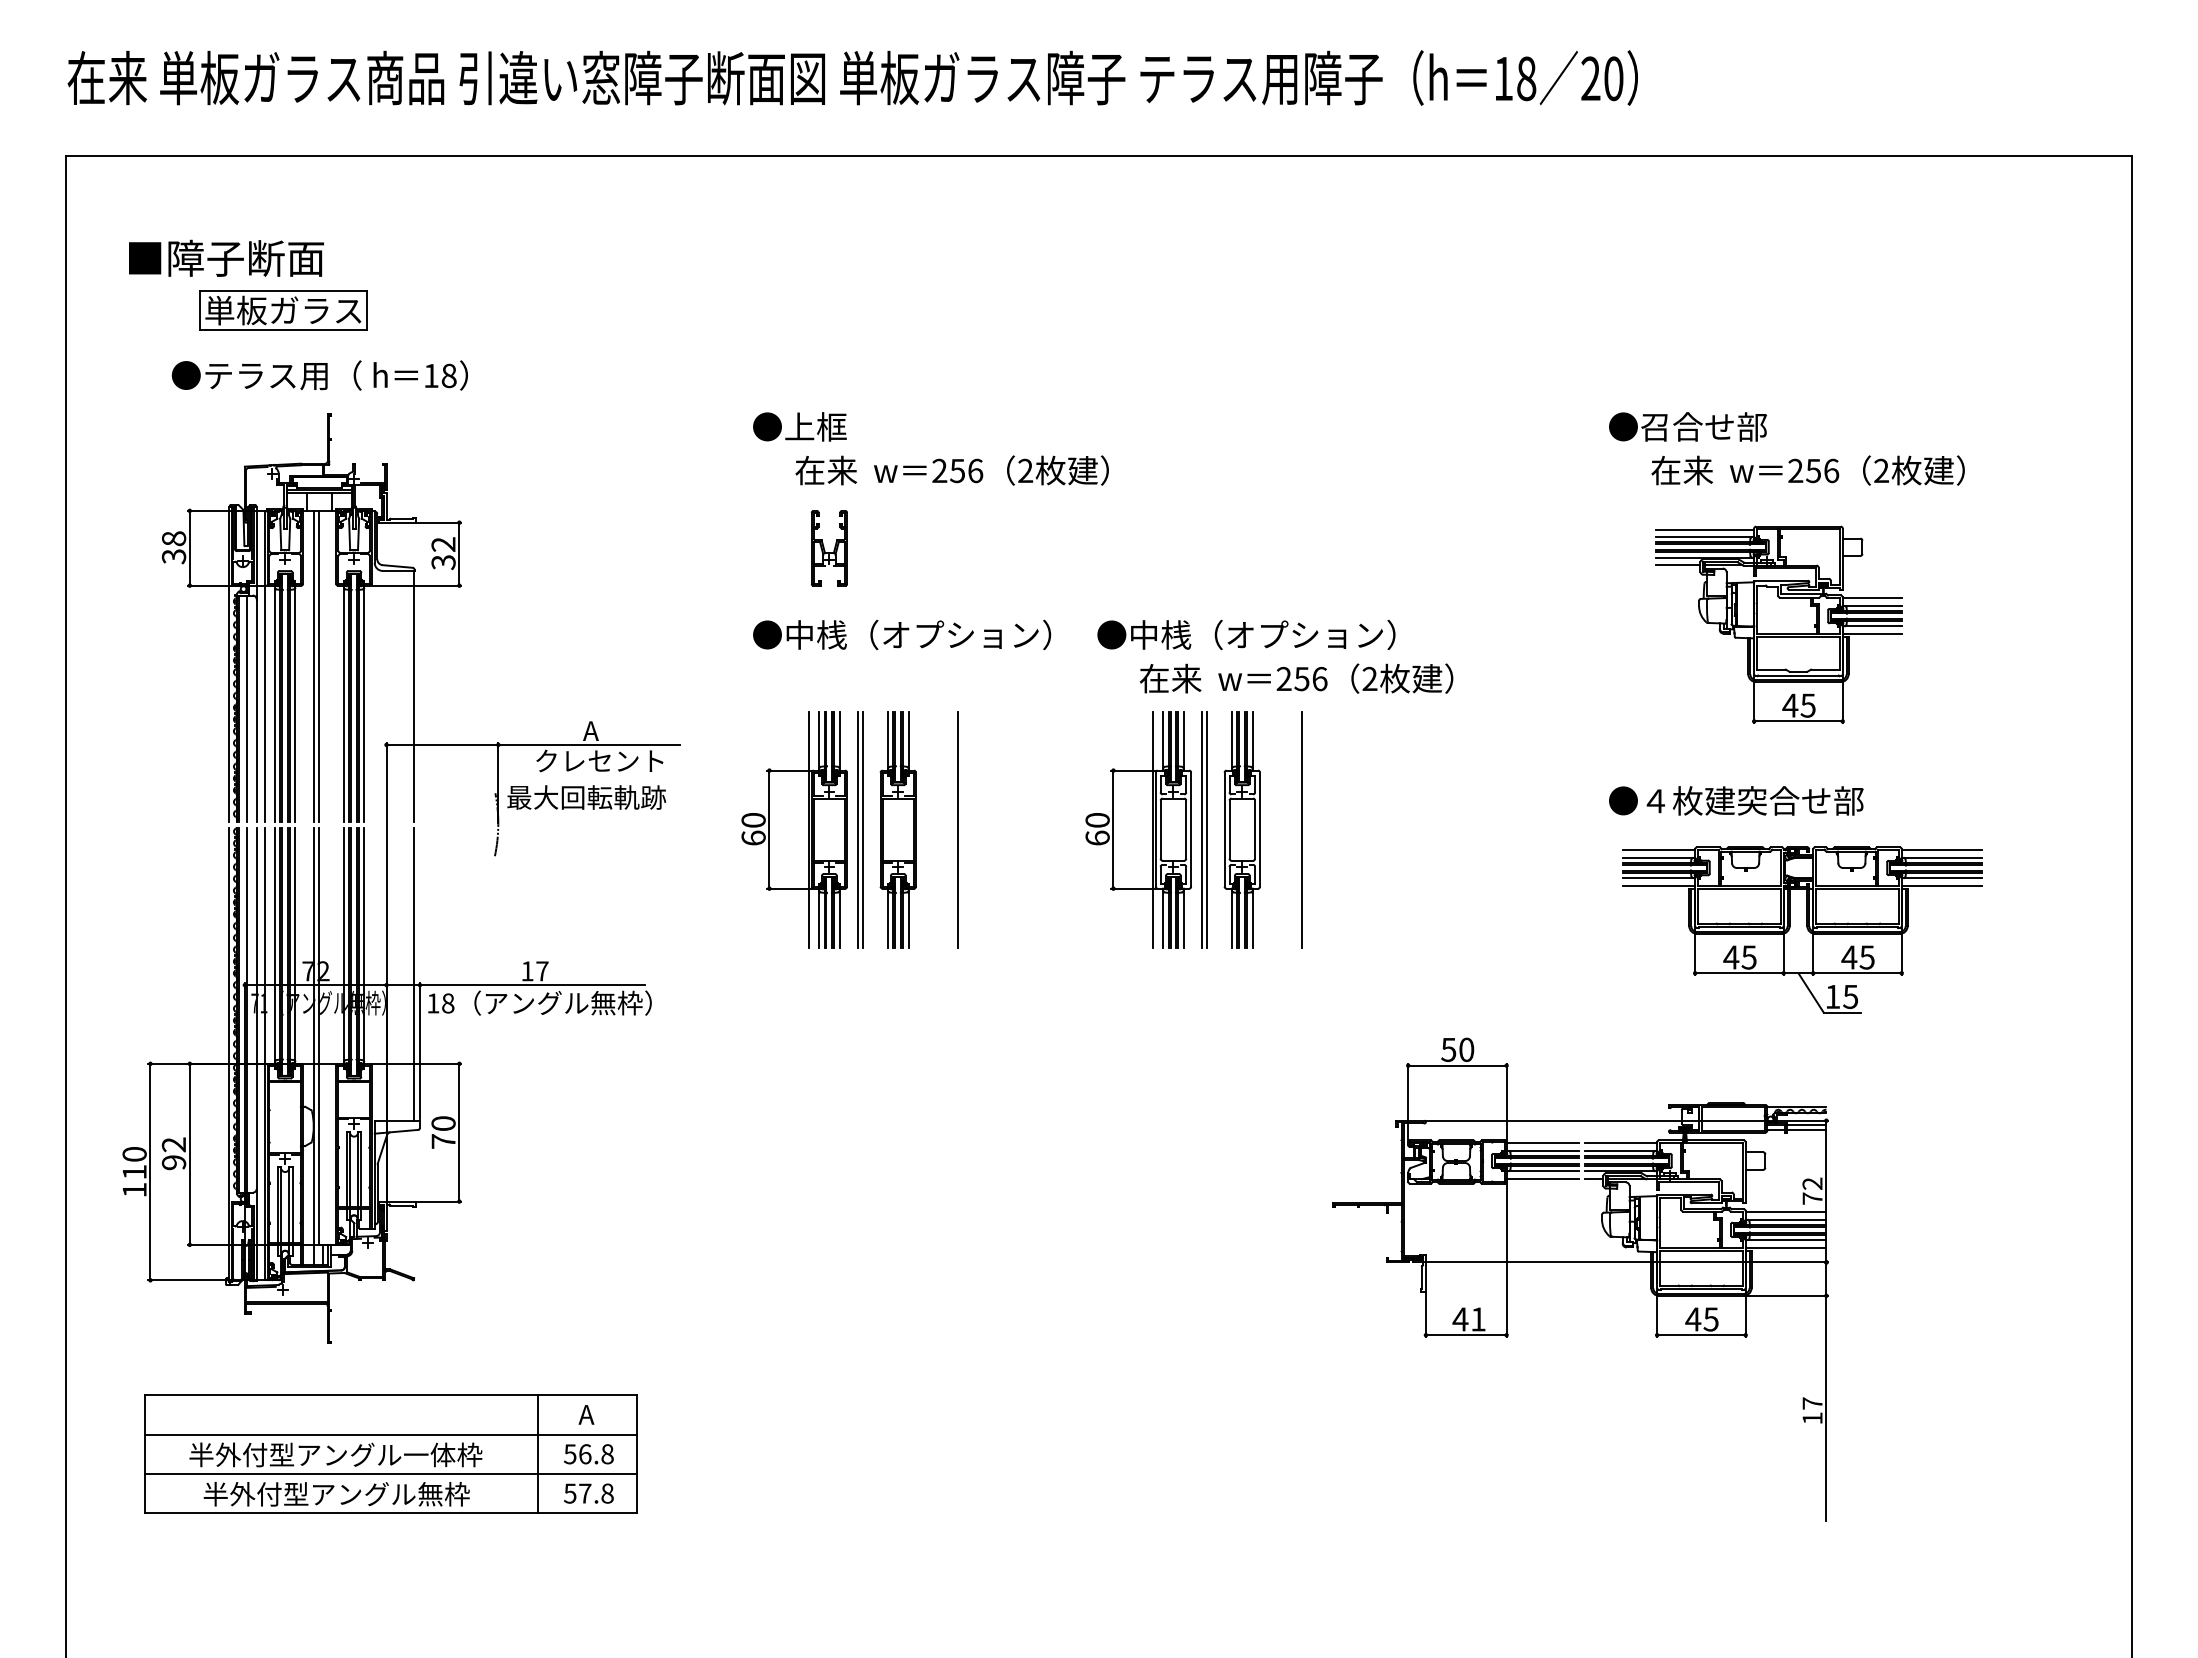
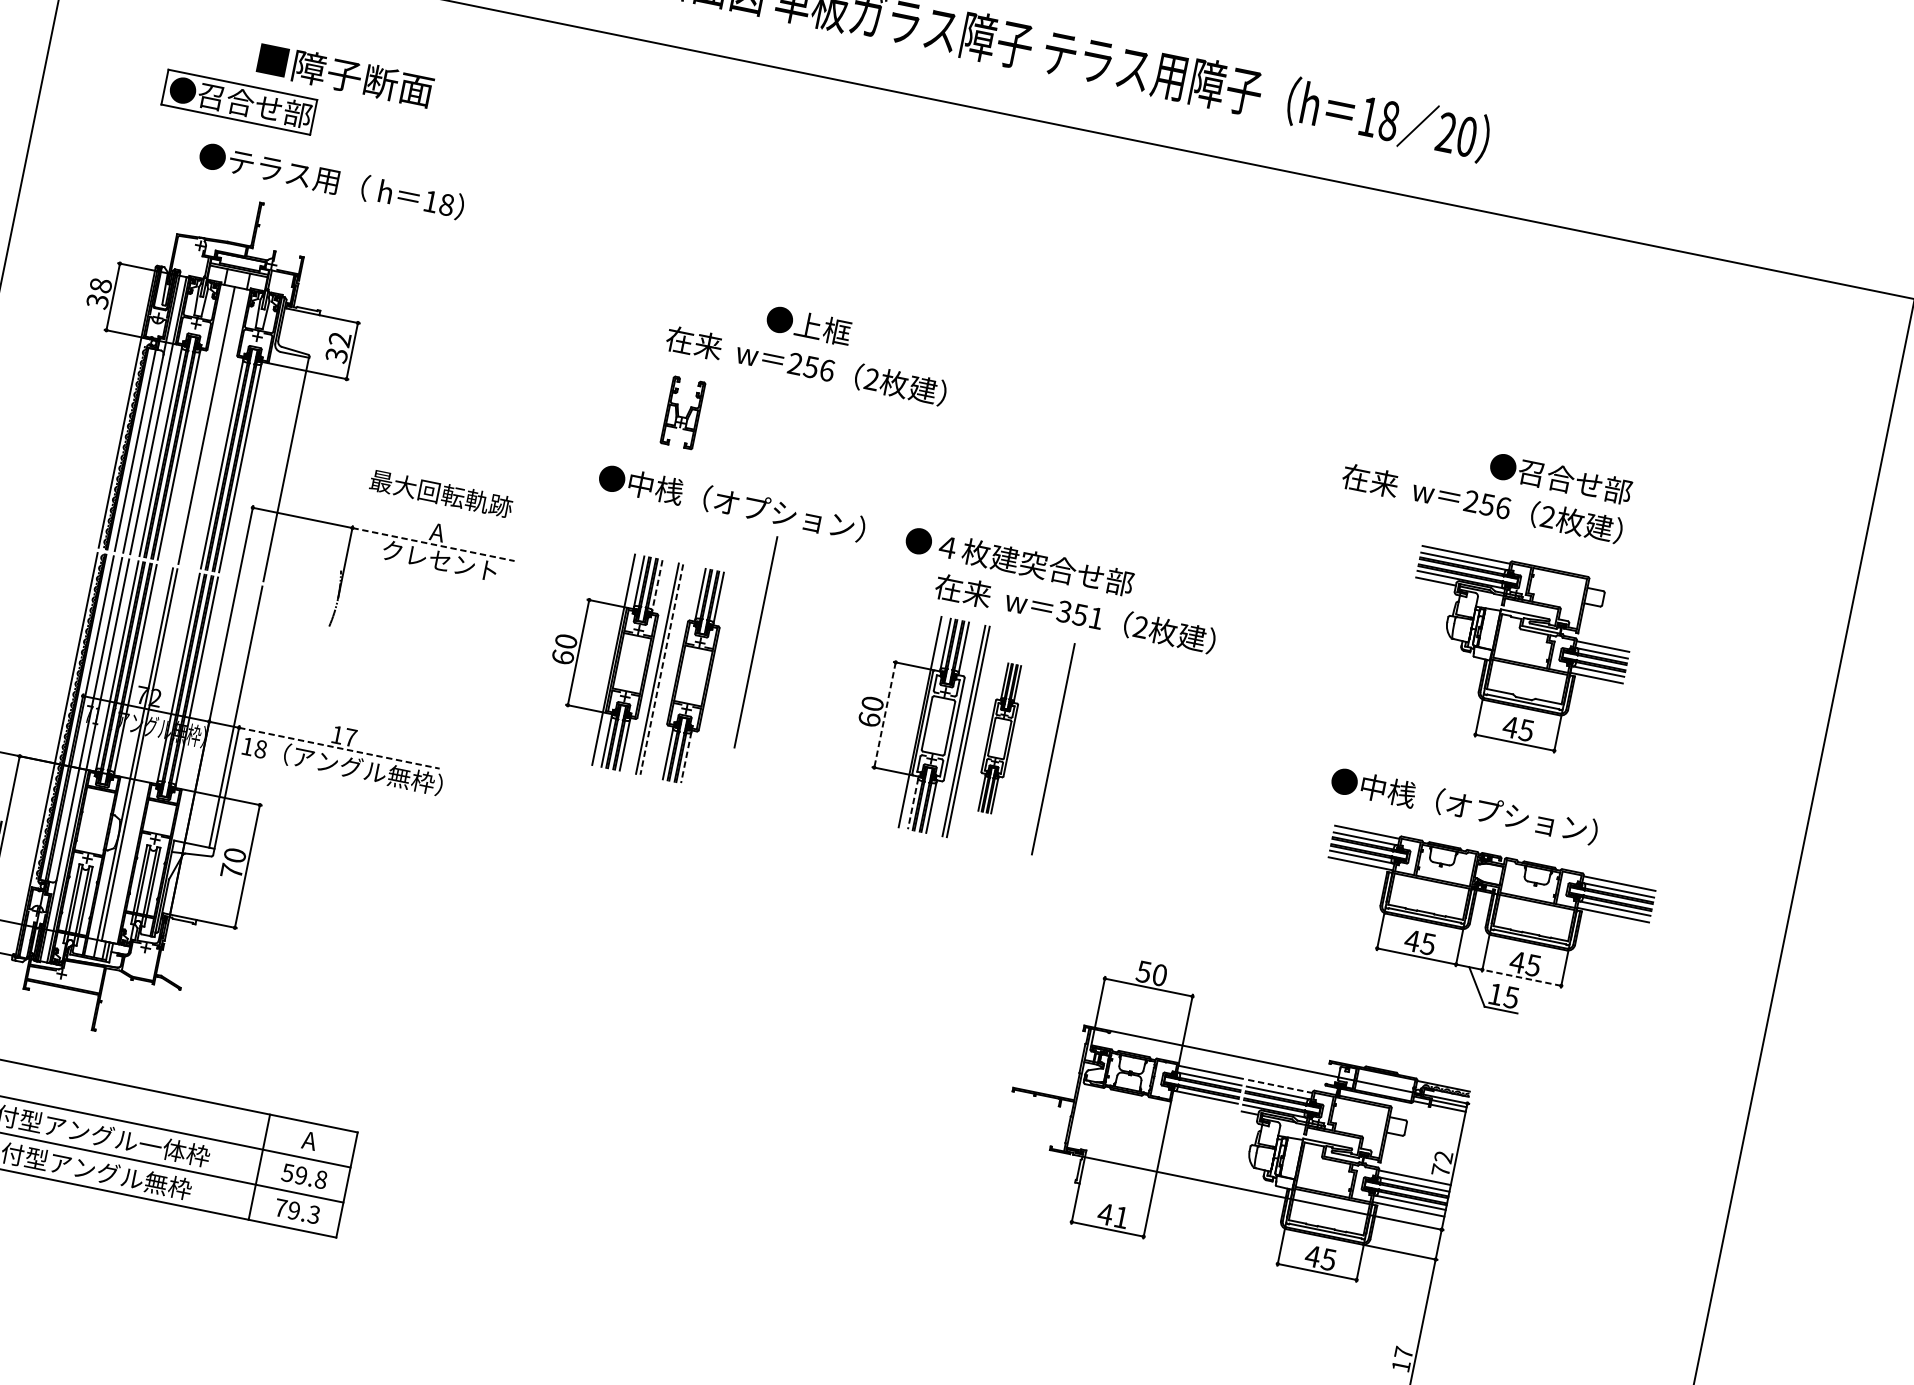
text: (226, 257) -> (345, 74), moved
text: (284, 310) -> (240, 102), 単板ガラス -> ●召合せ部
text: (319, 375) -> (331, 181), moved
text: (799, 426) -> (808, 325), moved
text: (1687, 426) -> (1560, 478), moved
text: (1807, 470) -> (1482, 503), moved
text: (1263, 634) -> (1054, 568), ●中桟（オプション） -> ●４枚建突合せ部
line: (313, 665) -> (202, 423), removed
text: (1301, 678) -> (1079, 614), 256 -> 351
line: (839, 740) -> (657, 585), solid -> dashed
line: (589, 744) -> (433, 544), solid -> dashed
text: (586, 797) -> (441, 493), moved
text: (1774, 800) -> (1479, 808), ●４枚建突合せ部 -> ●中桟（オプション）
line: (957, 829) -> (755, 642), moved
part: (1241, 829) -> (999, 738), size x0.7
line: (862, 830) -> (661, 670), solid -> dashed
line: (1113, 830) -> (884, 715), solid -> dashed
line: (908, 919) -> (686, 757), solid -> dashed
line: (1163, 919) -> (913, 804), solid -> dashed
line: (1857, 973) -> (1521, 978), solid -> dashed
line: (532, 985) -> (339, 748), solid -> dashed
line: (1621, 1143) -> (1280, 1086), solid -> dashed
line: (1542, 1178) -> (1204, 1103), removed
text: (585, 1454) -> (301, 1175), 56.8 -> 59.8
text: (588, 1493) -> (297, 1211), 57.8 -> 79.3

